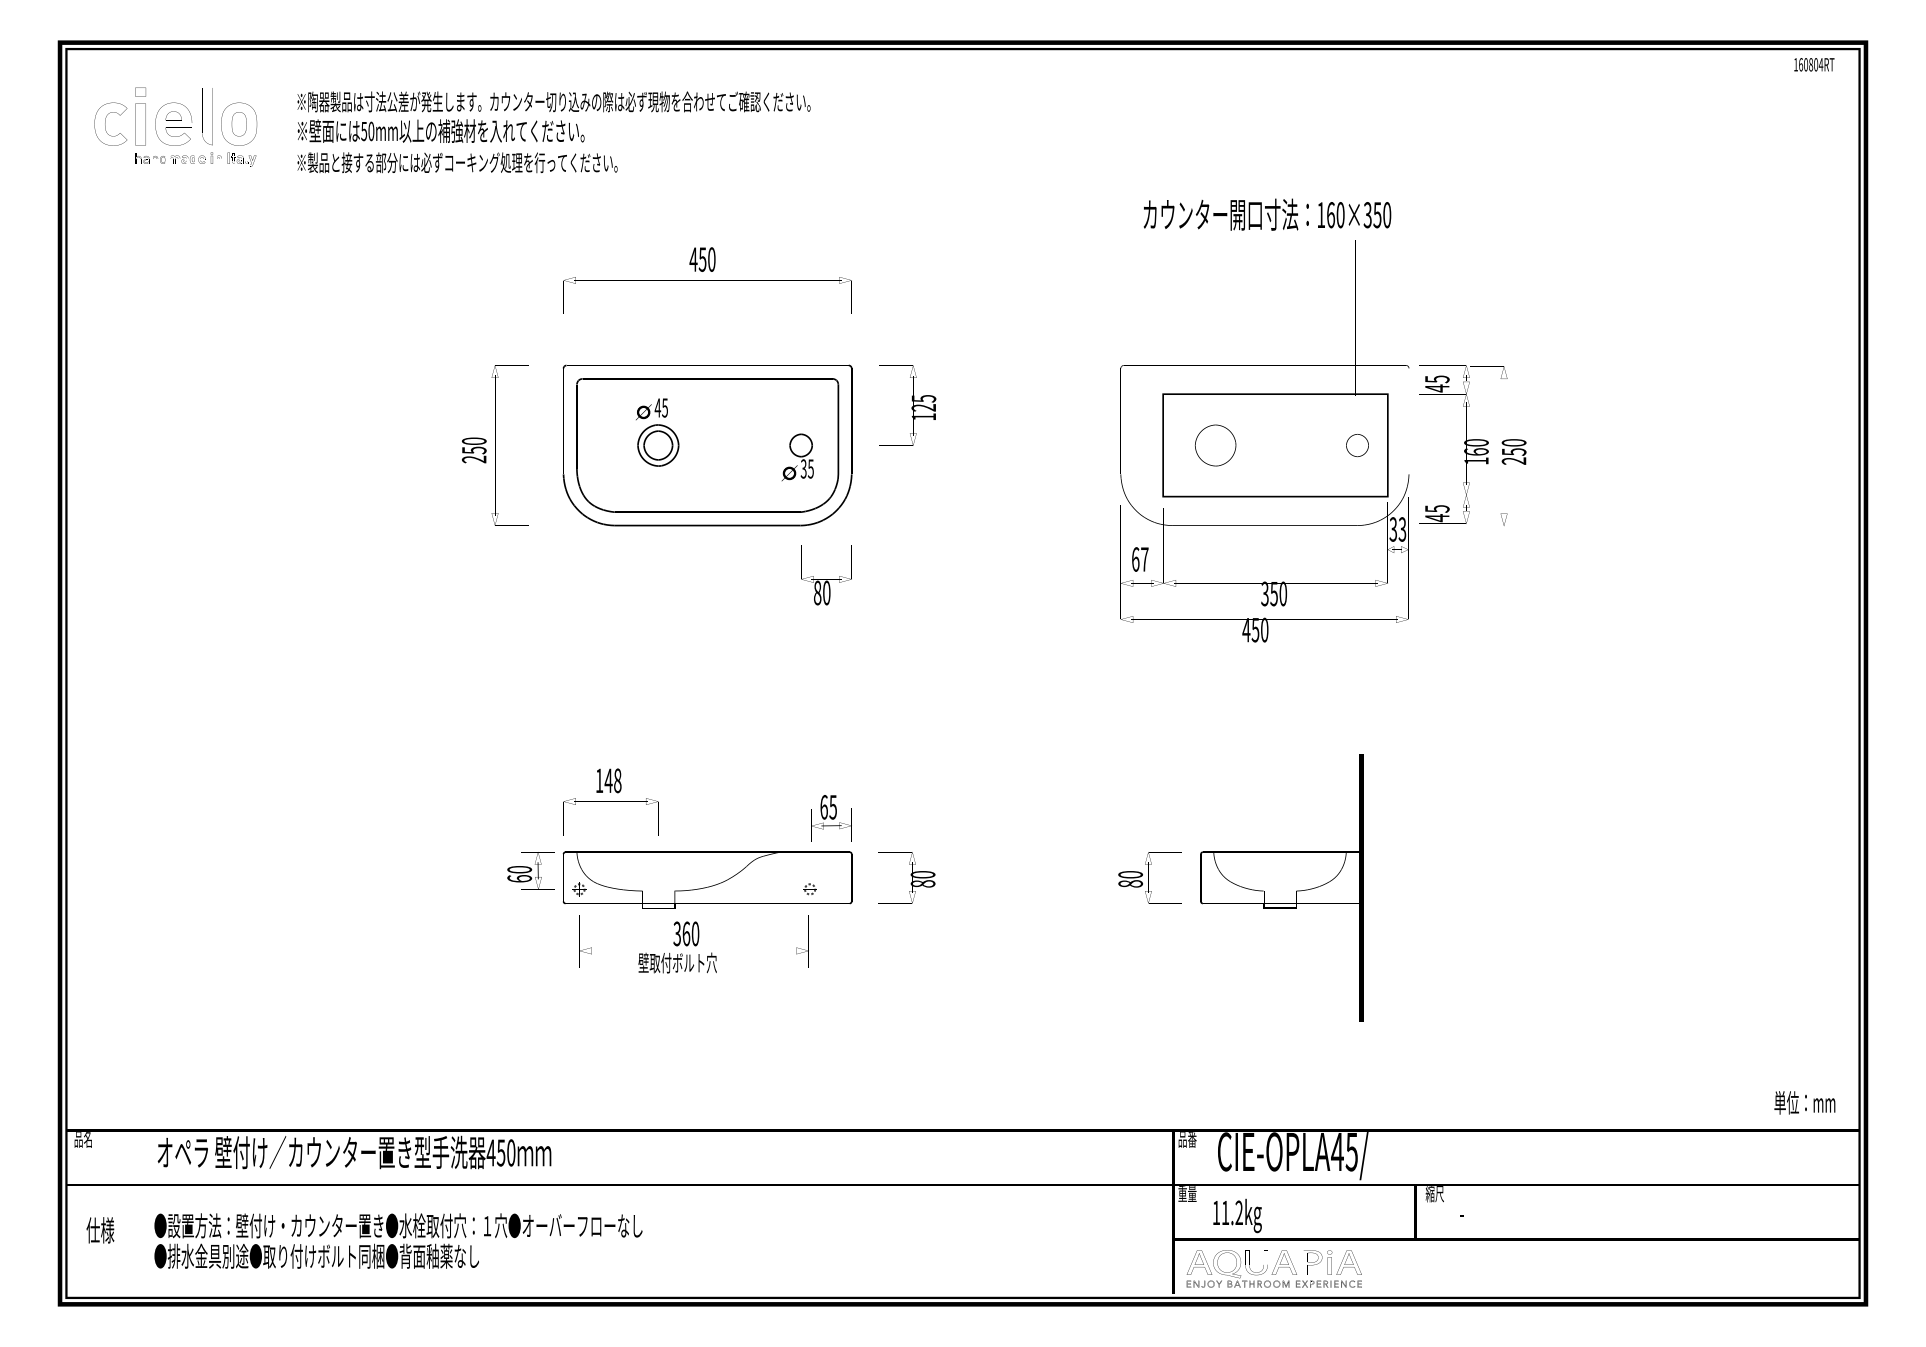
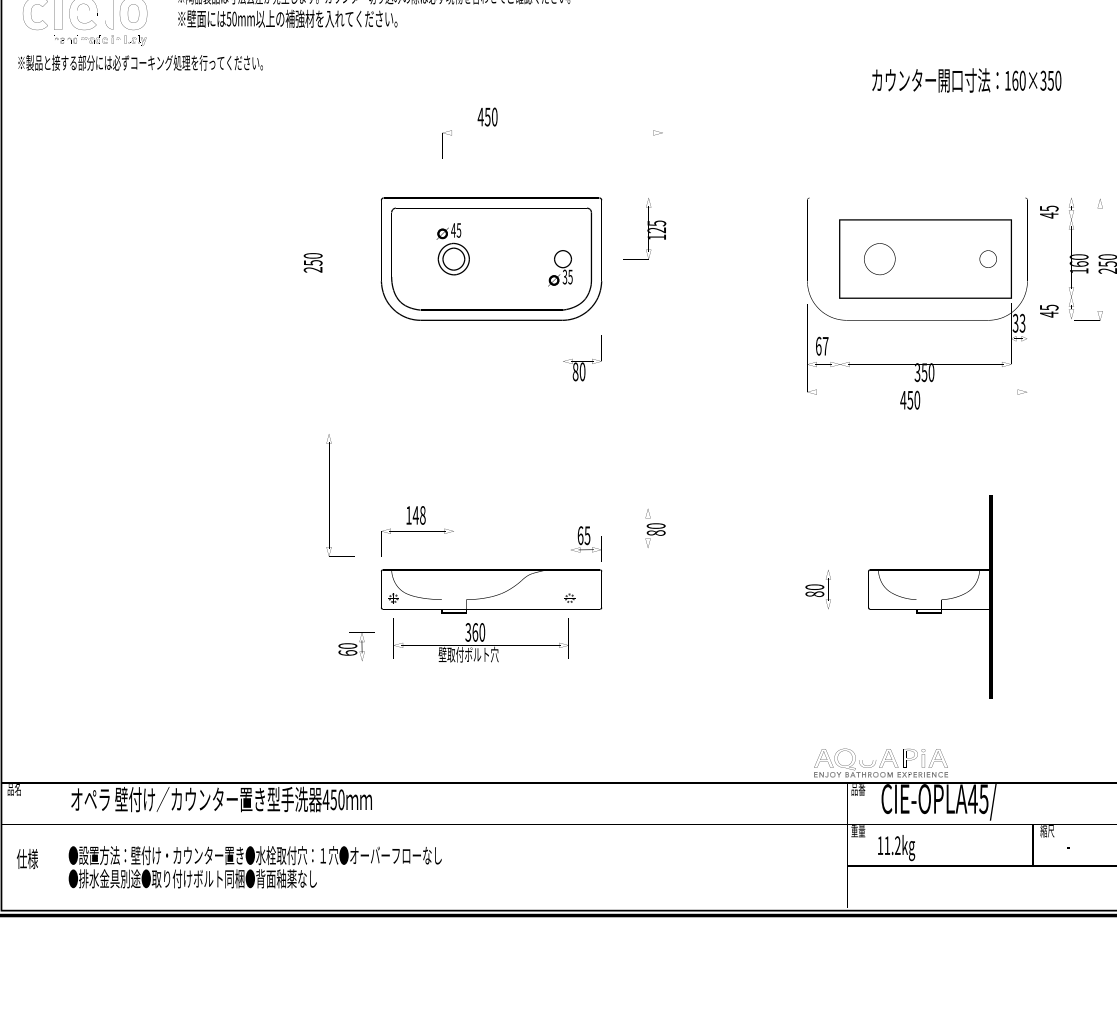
text: (457, 162) -> (140, 62), moved
text: (1267, 214) -> (966, 80), moved
part: (707, 280) -> (552, 133), moved
part: (495, 445) -> (329, 495), moved
text: (530, 870) -> (356, 646), moved
text: (906, 877) -> (643, 528), moved
part: (1273, 1268) -> (880, 762), moved

